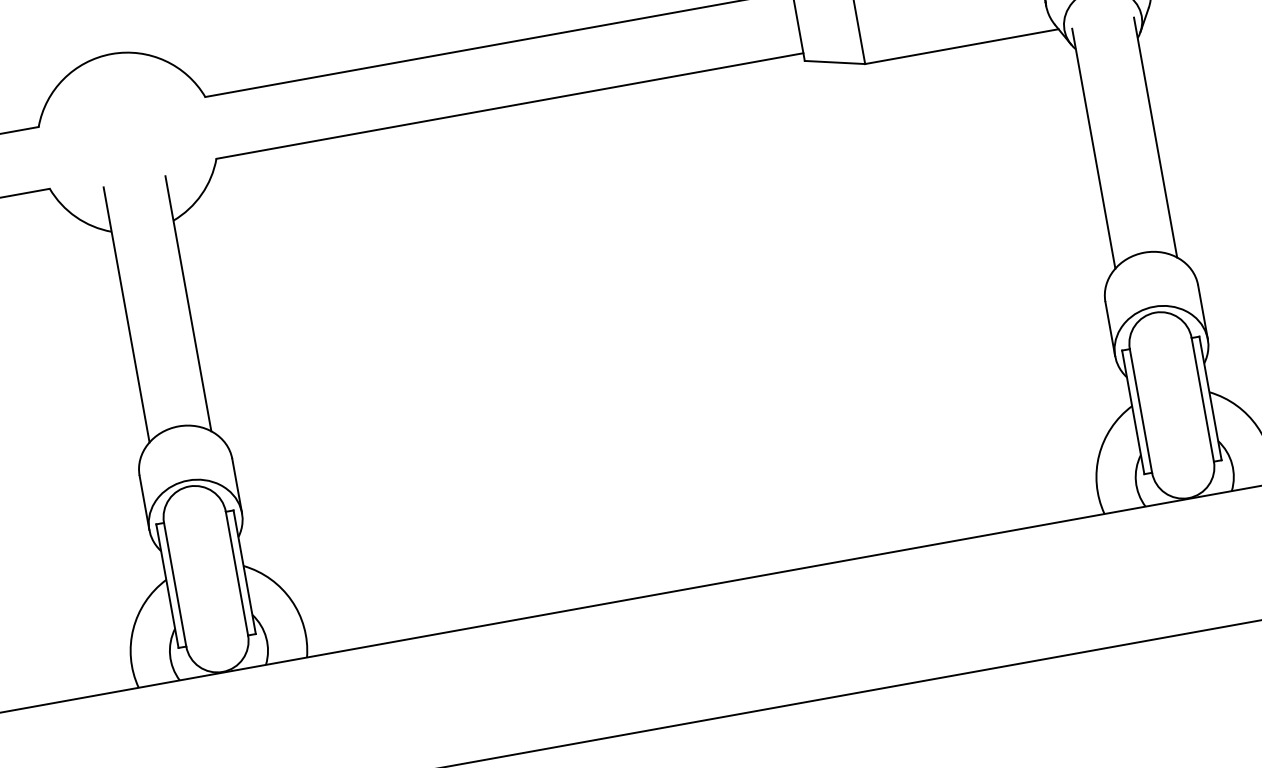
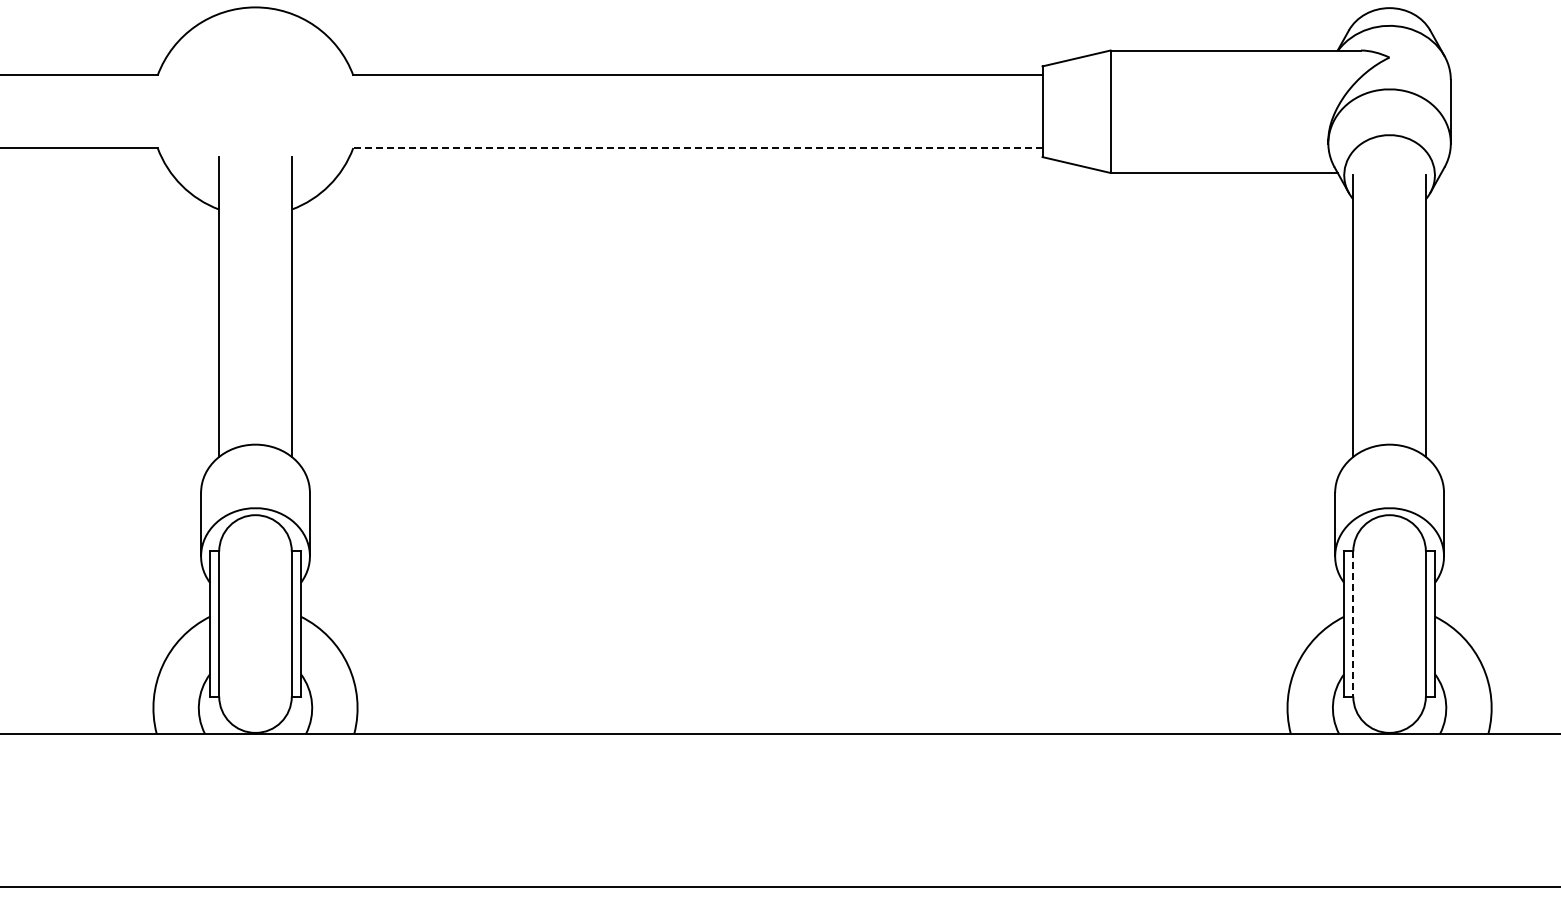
line: (509, 106) -> (697, 148), solid -> dashed
line: (1141, 411) -> (1353, 624), solid -> dashed

